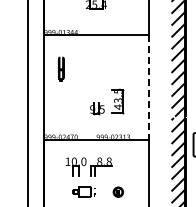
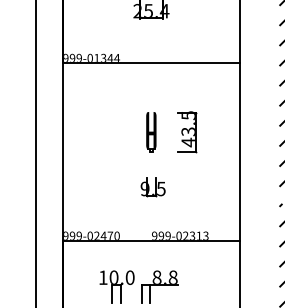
part: (61, 68) -> (151, 131), moved
line: (148, 88) -> (239, 153), dashed -> solid
part: (117, 101) -> (187, 132), moved

